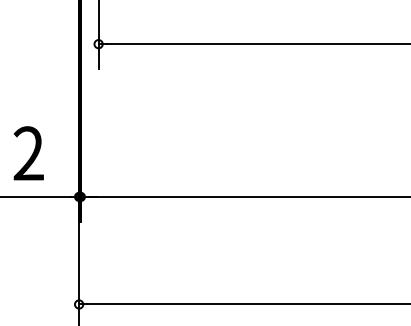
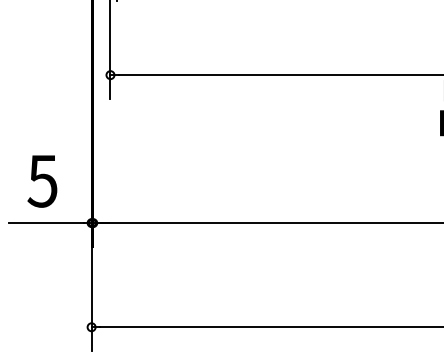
text: (28, 152) -> (42, 180), 2 -> 5

